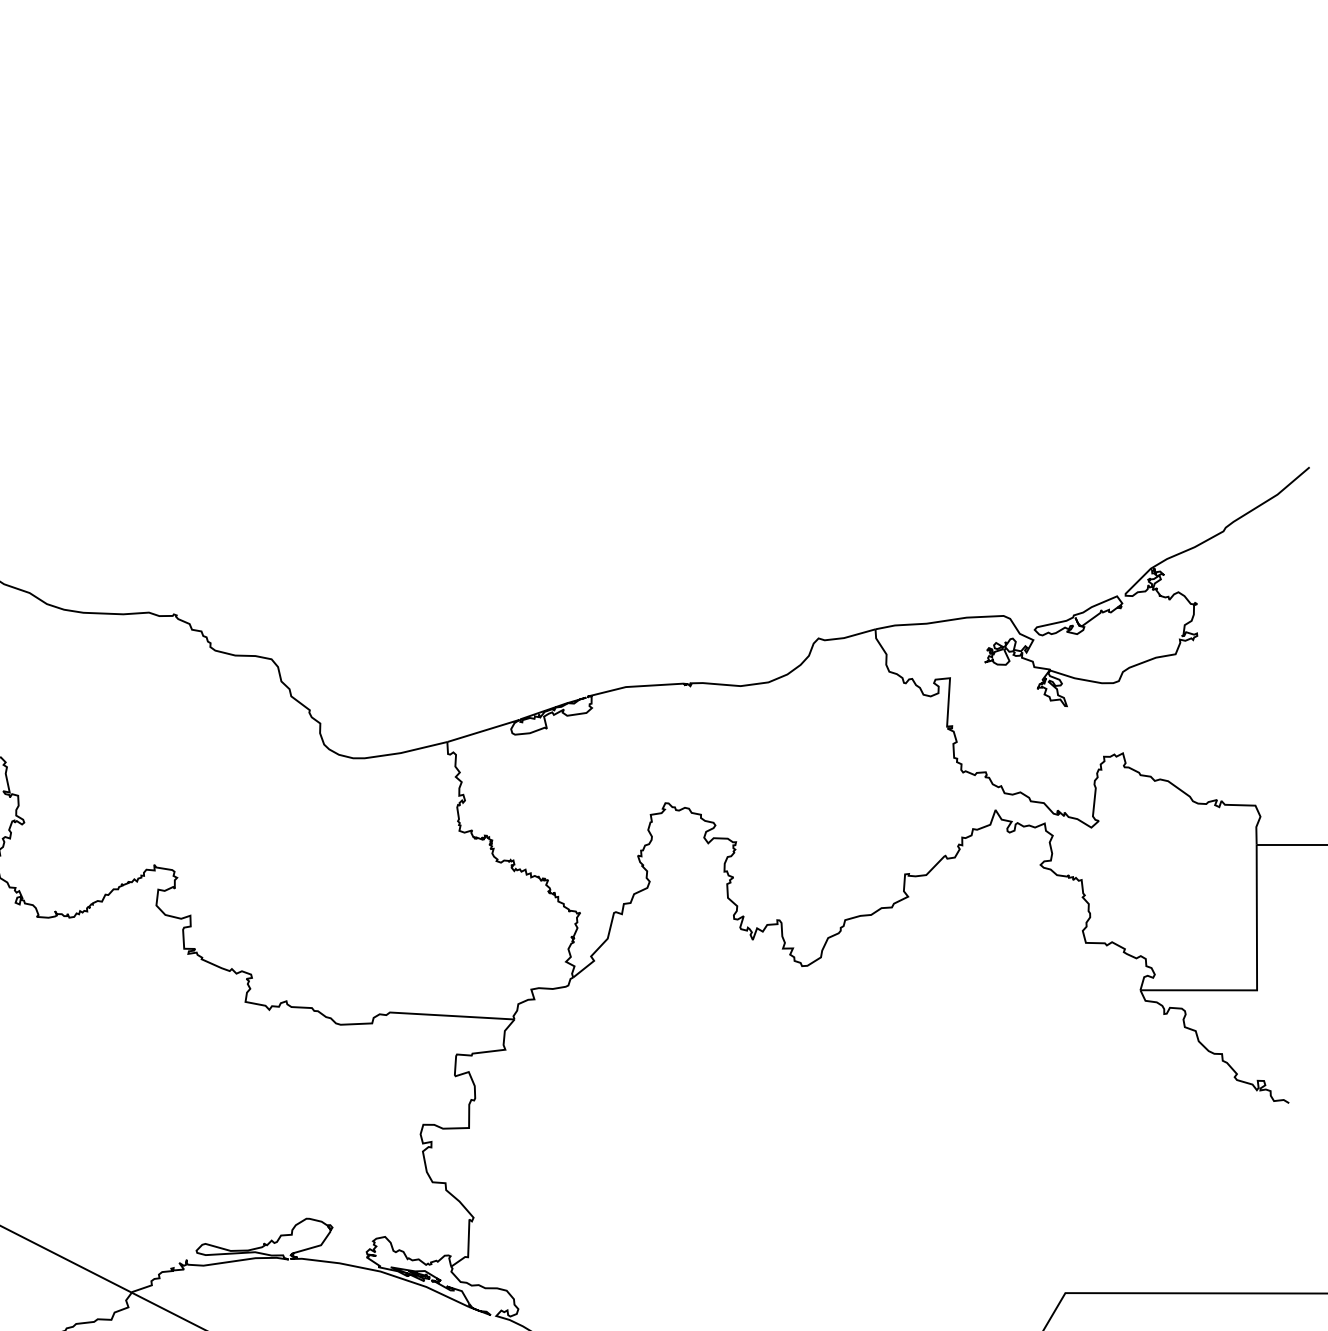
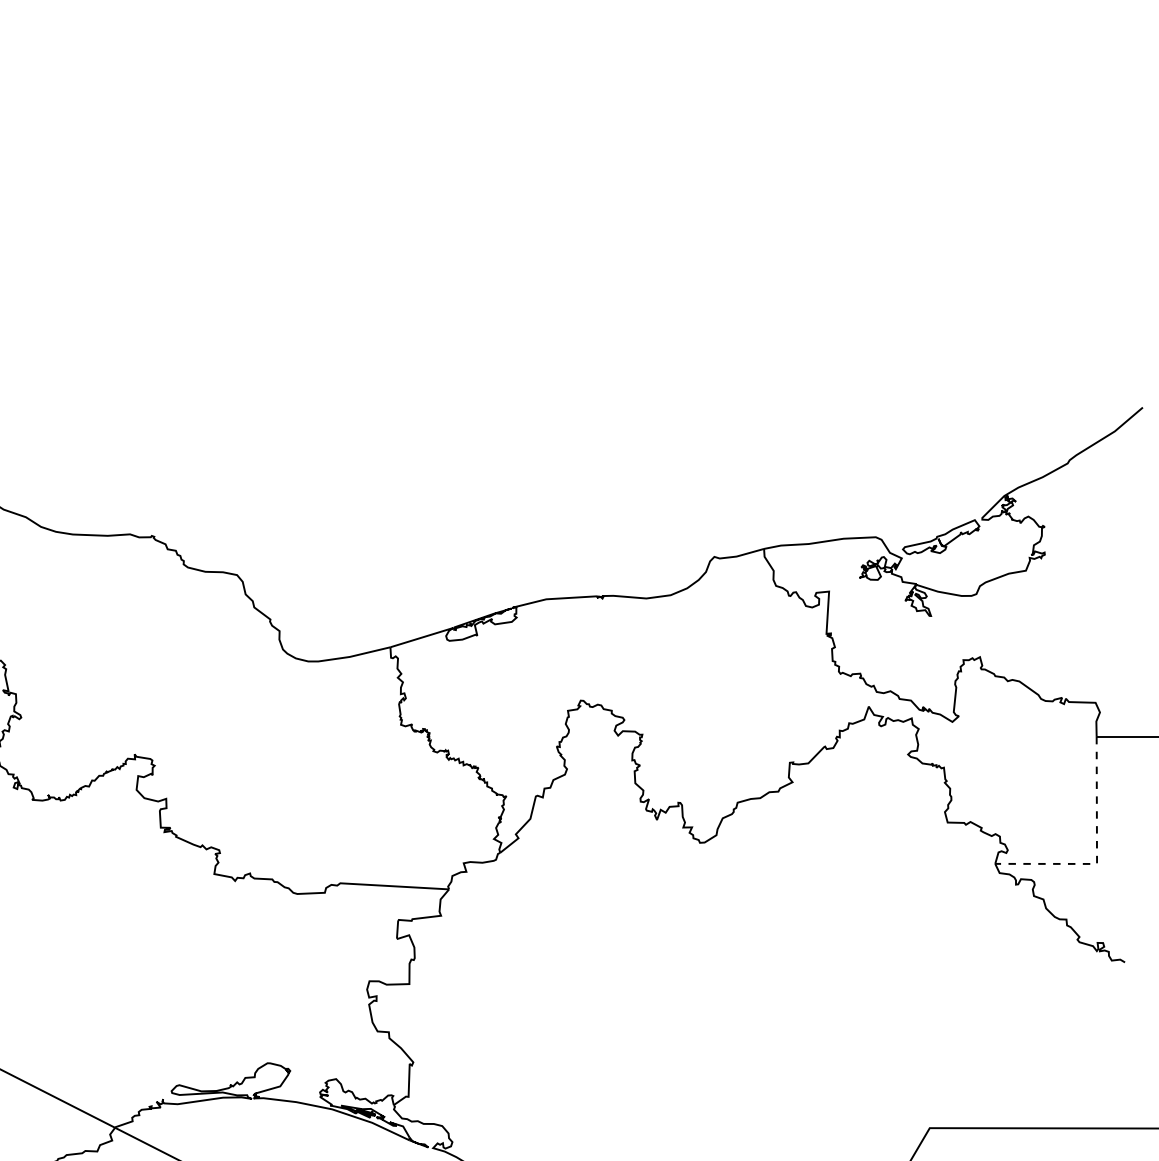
line: (1257, 976) -> (1097, 851), solid -> dashed

